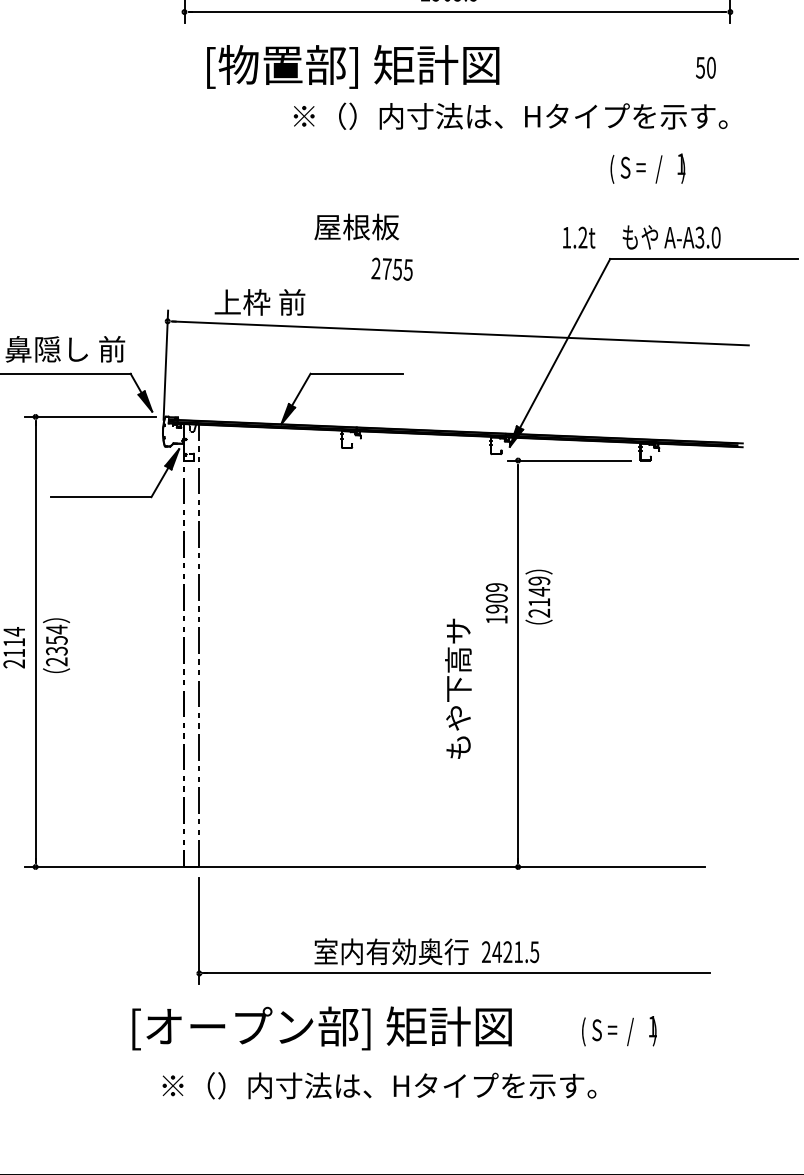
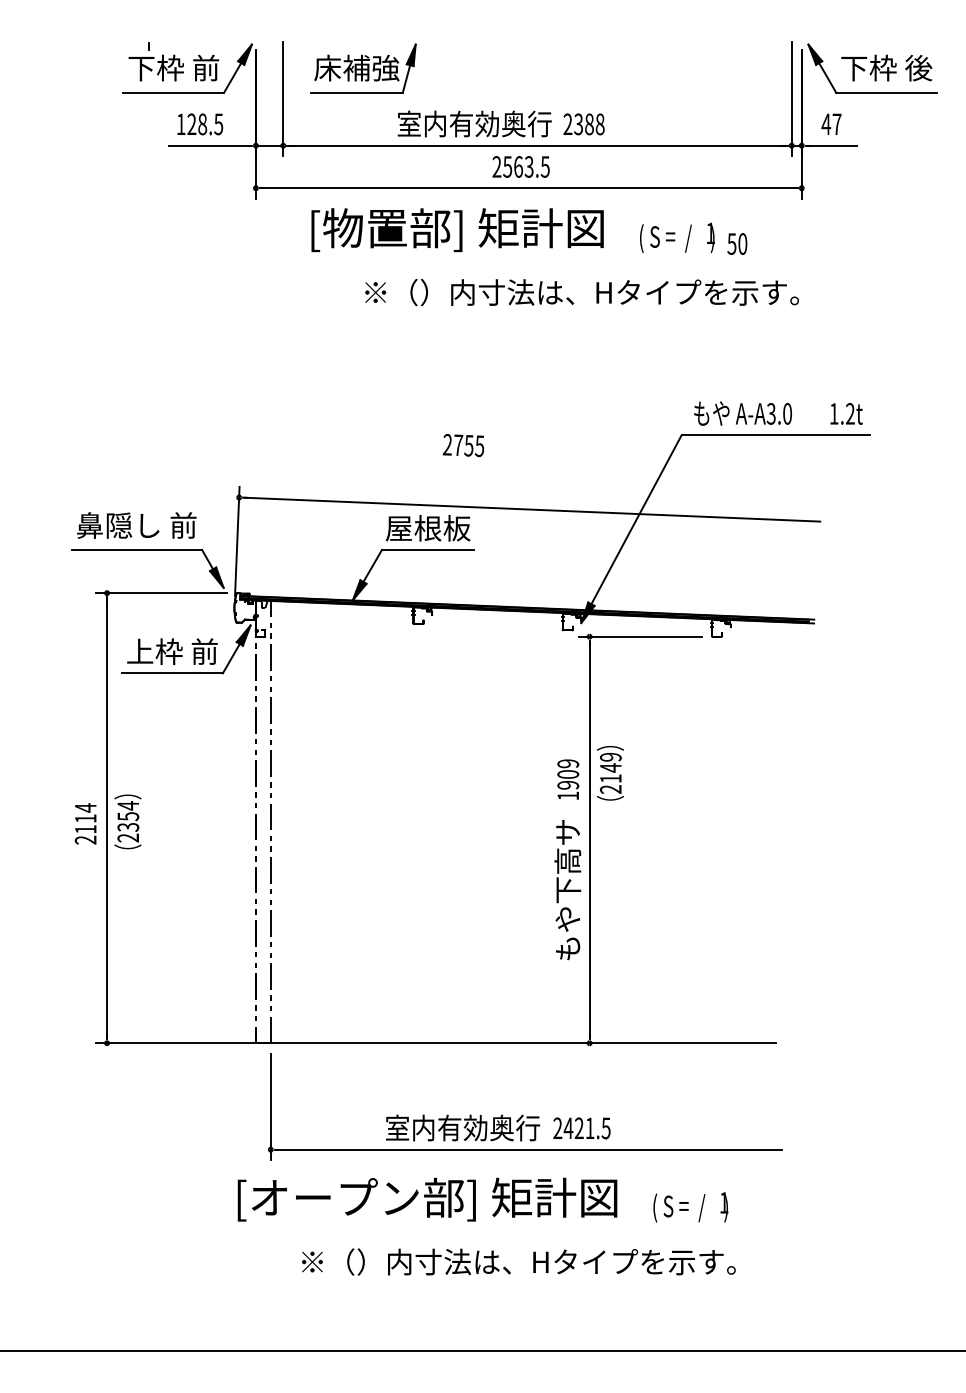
text: (353, 67) -> (457, 230), moved
text: (706, 67) -> (737, 243), moved
text: (648, 168) -> (677, 237), moved
text: (356, 227) -> (427, 528), moved
text: (579, 237) -> (846, 413), moved
text: (260, 302) -> (172, 651), moved
text: (458, 689) -> (567, 890), moved
text: (322, 1028) -> (427, 1199), moved
text: (379, 1085) -> (518, 1261), moved

